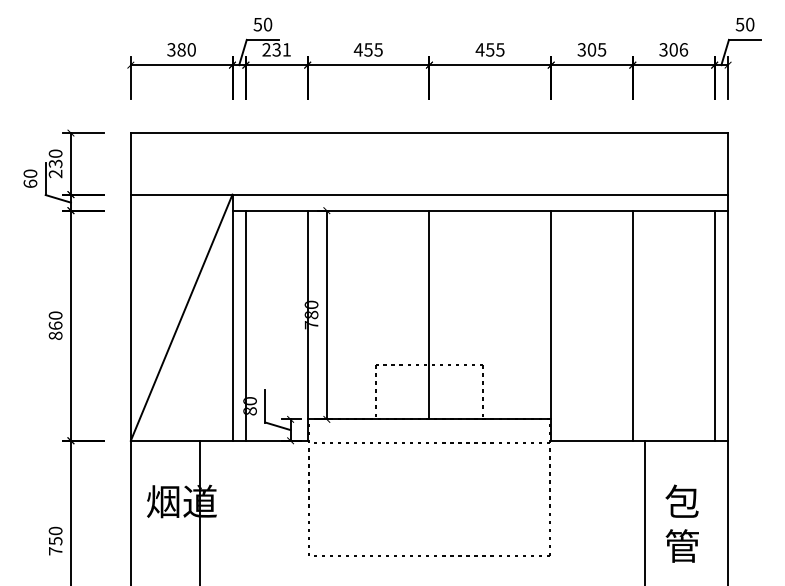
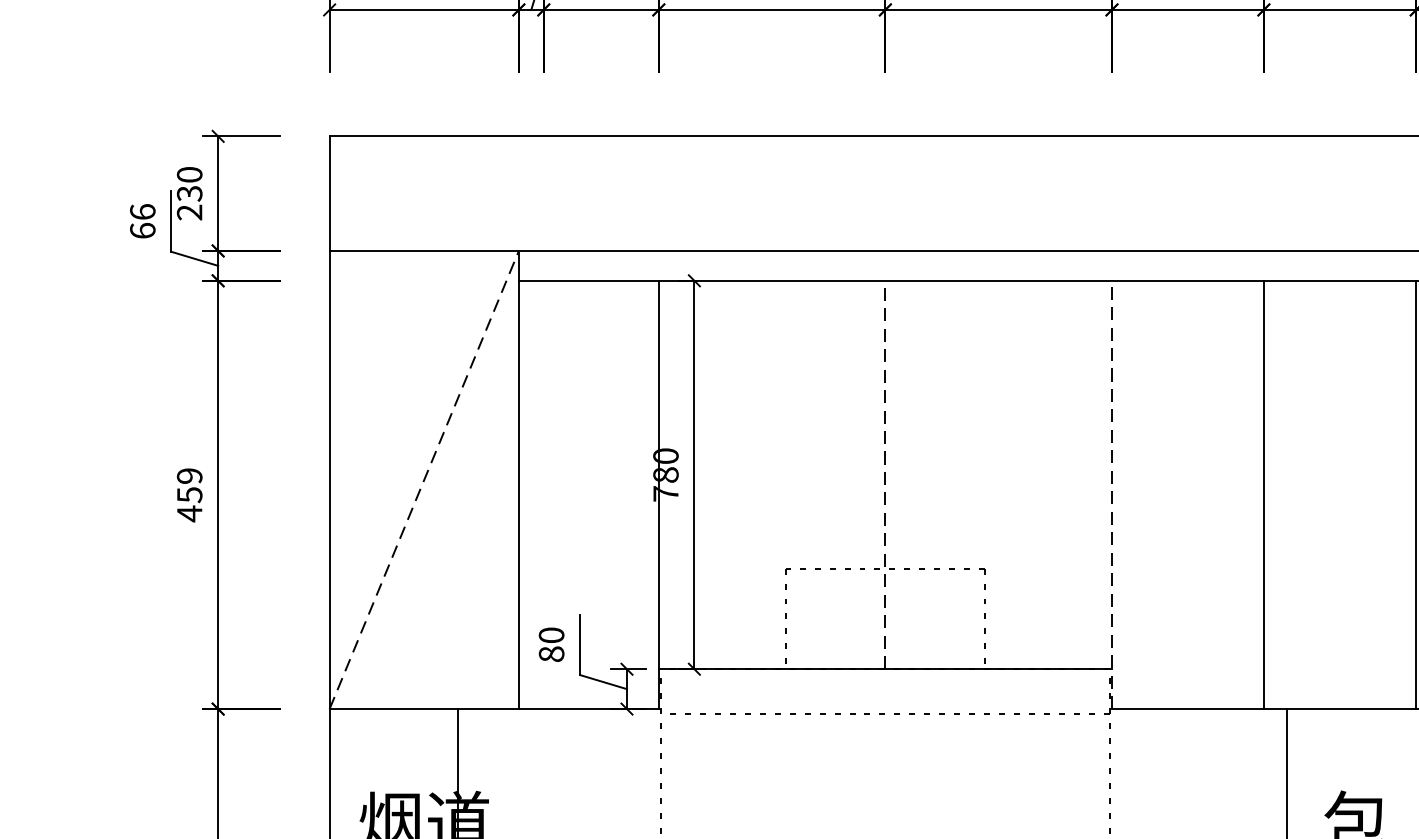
text: (30, 173) -> (142, 211), 60 -> 66
line: (429, 314) -> (885, 474), solid -> dashed
line: (181, 317) -> (423, 479), solid -> dashed
text: (55, 325) -> (189, 494), 860 -> 459
line: (245, 325) -> (543, 494), removed
line: (551, 325) -> (1112, 494), solid -> dashed

